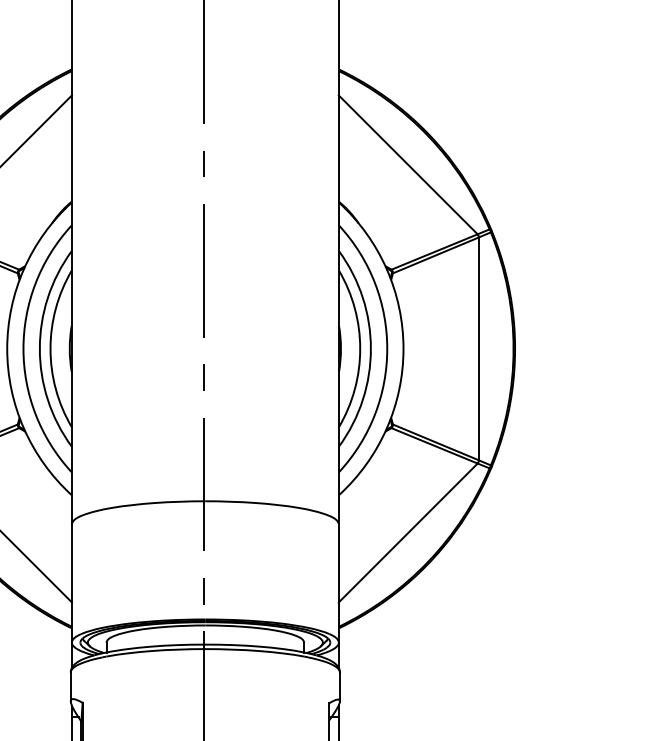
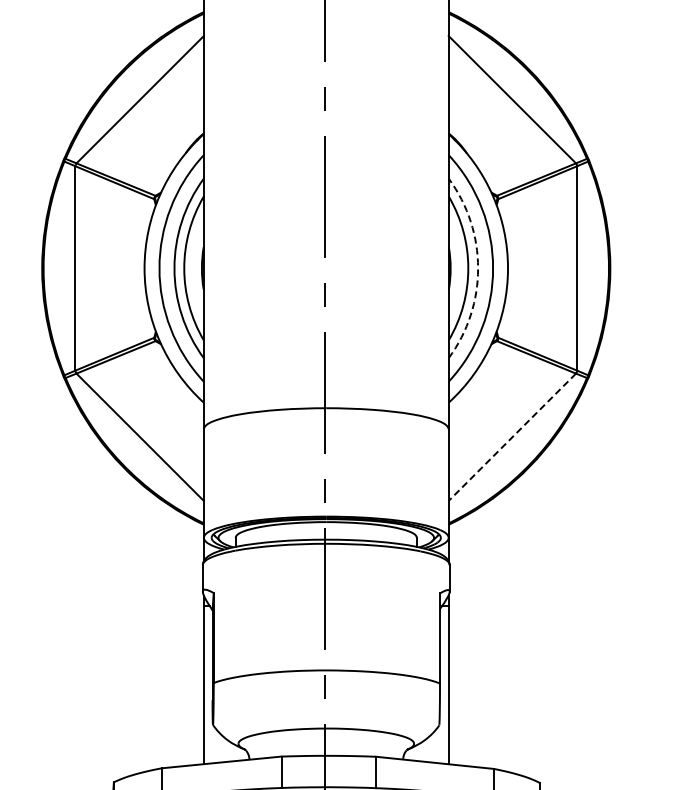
arc: (371, 348) -> (478, 268), solid -> dashed
line: (408, 533) -> (512, 437), solid -> dashed

